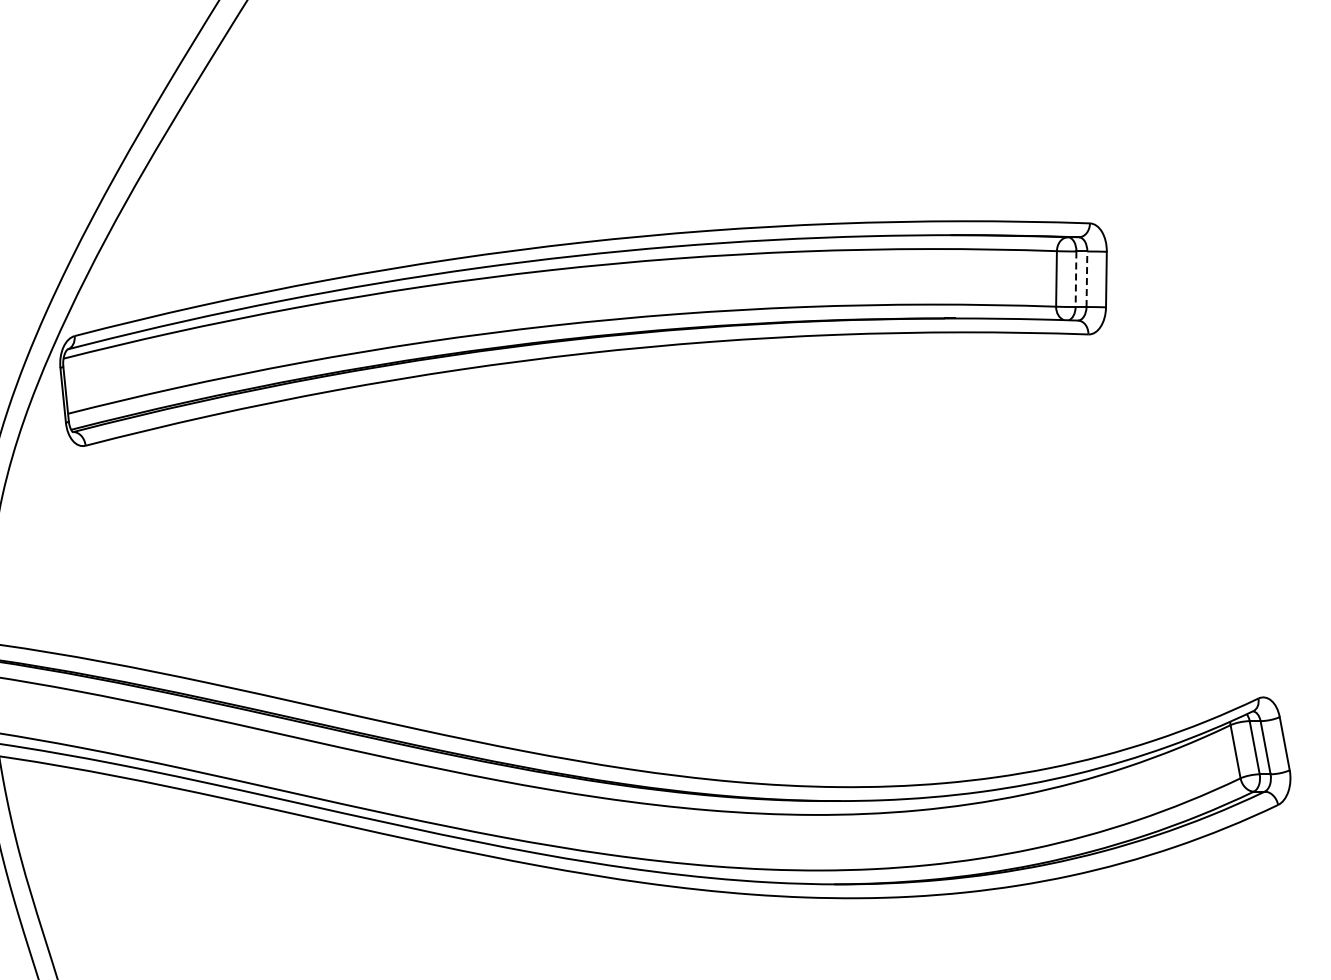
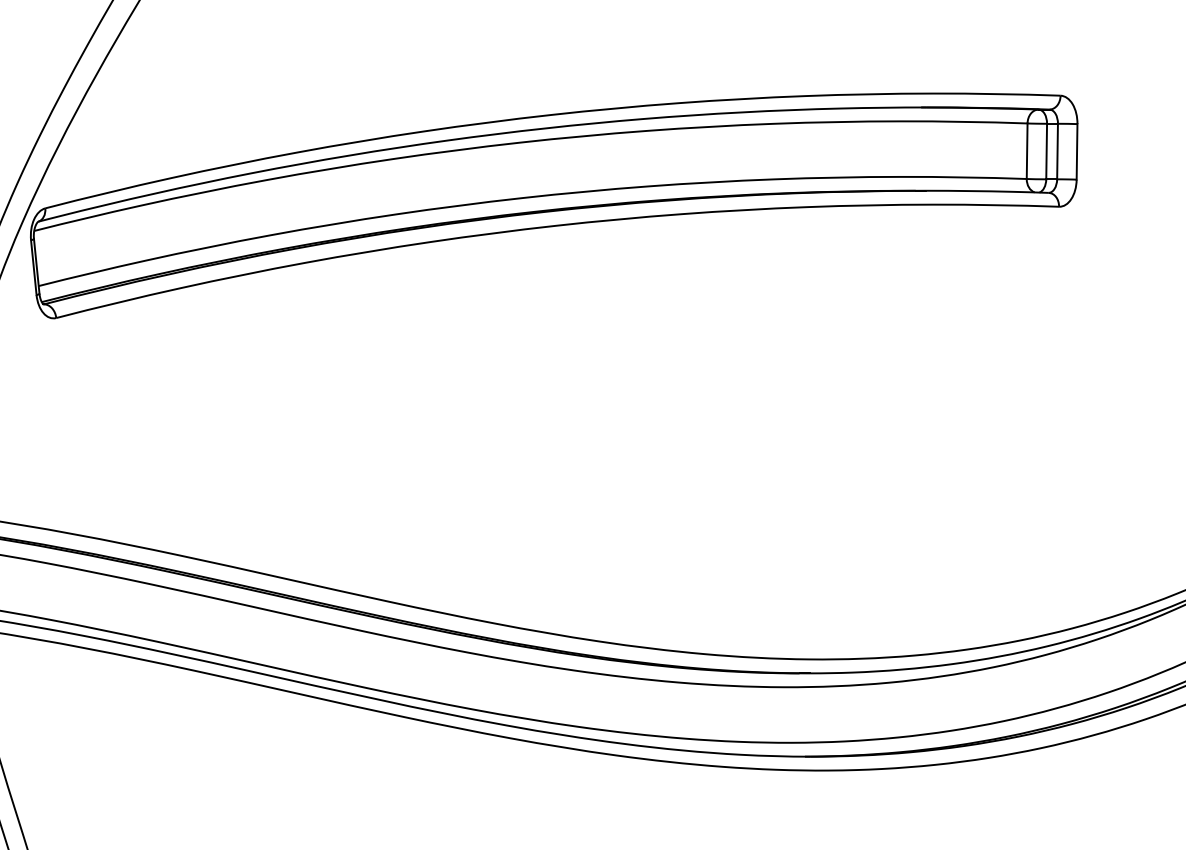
line: (1076, 279) -> (1047, 151), dashed -> solid
line: (1086, 279) -> (1057, 151), dashed -> solid

